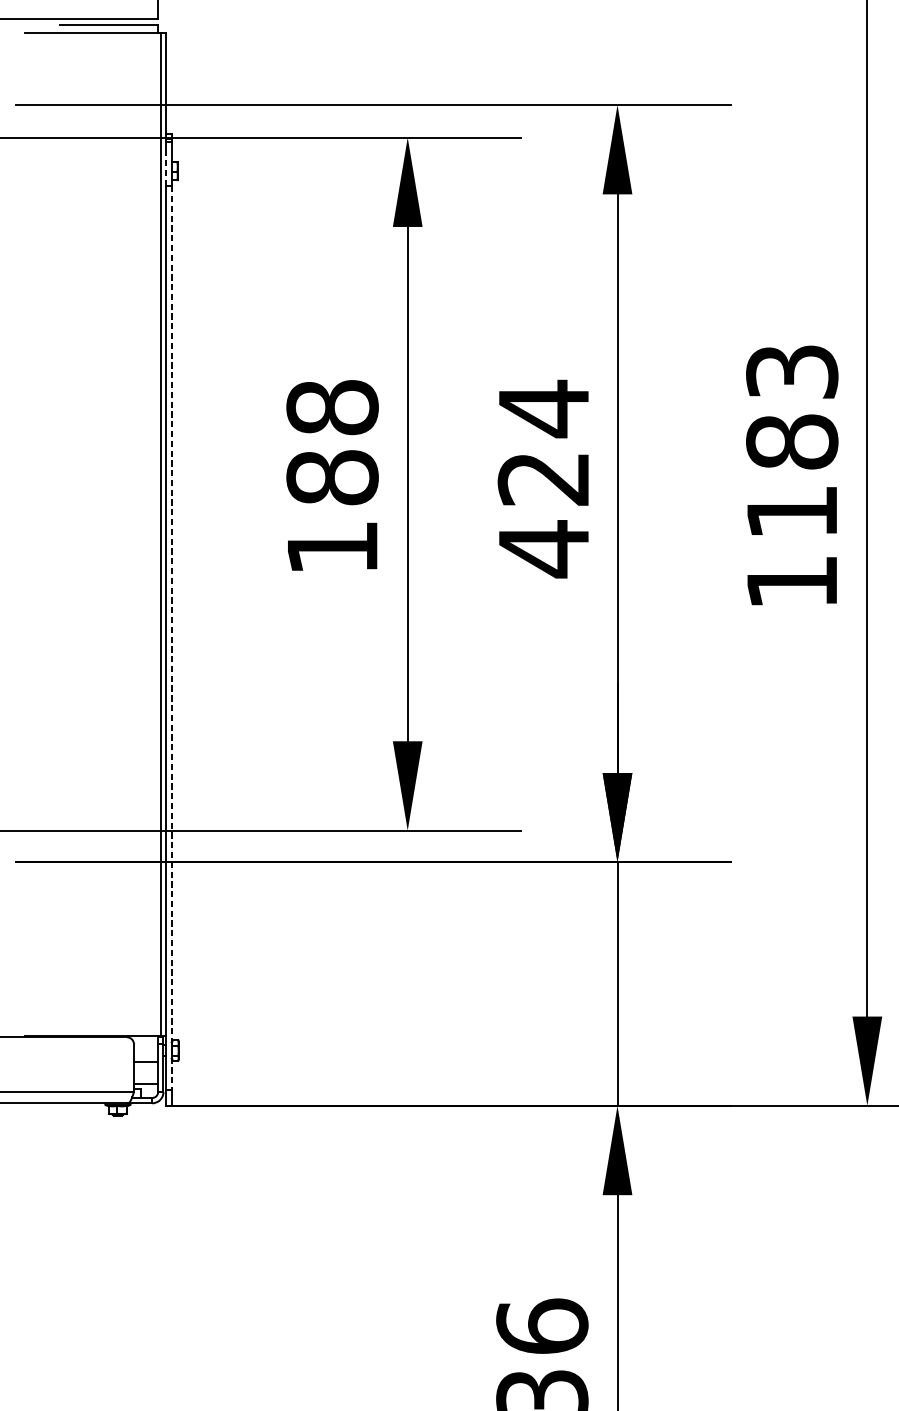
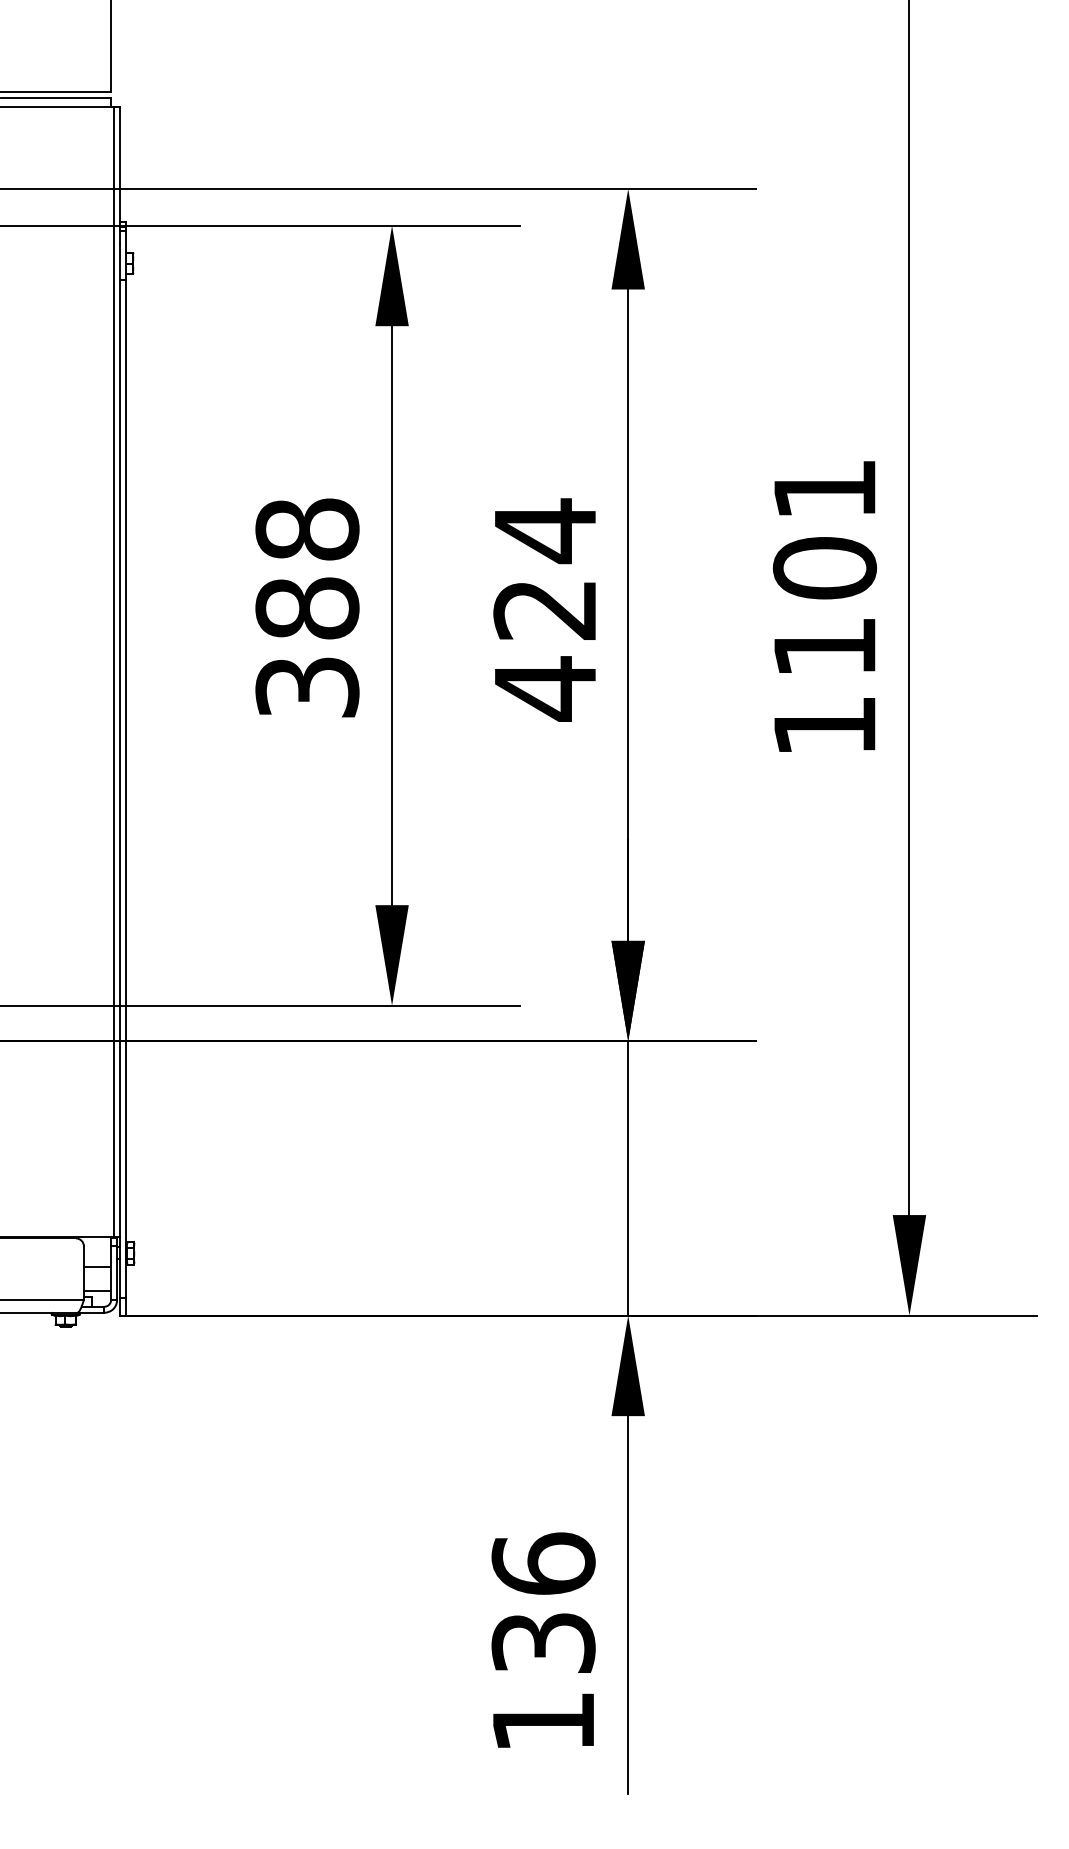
line: (166, 169) -> (120, 261), dashed -> solid
text: (791, 407) -> (824, 529), 1183 -> 1101
text: (332, 547) -> (307, 687), 188 -> 388
line: (171, 638) -> (126, 789), dashed -> solid

